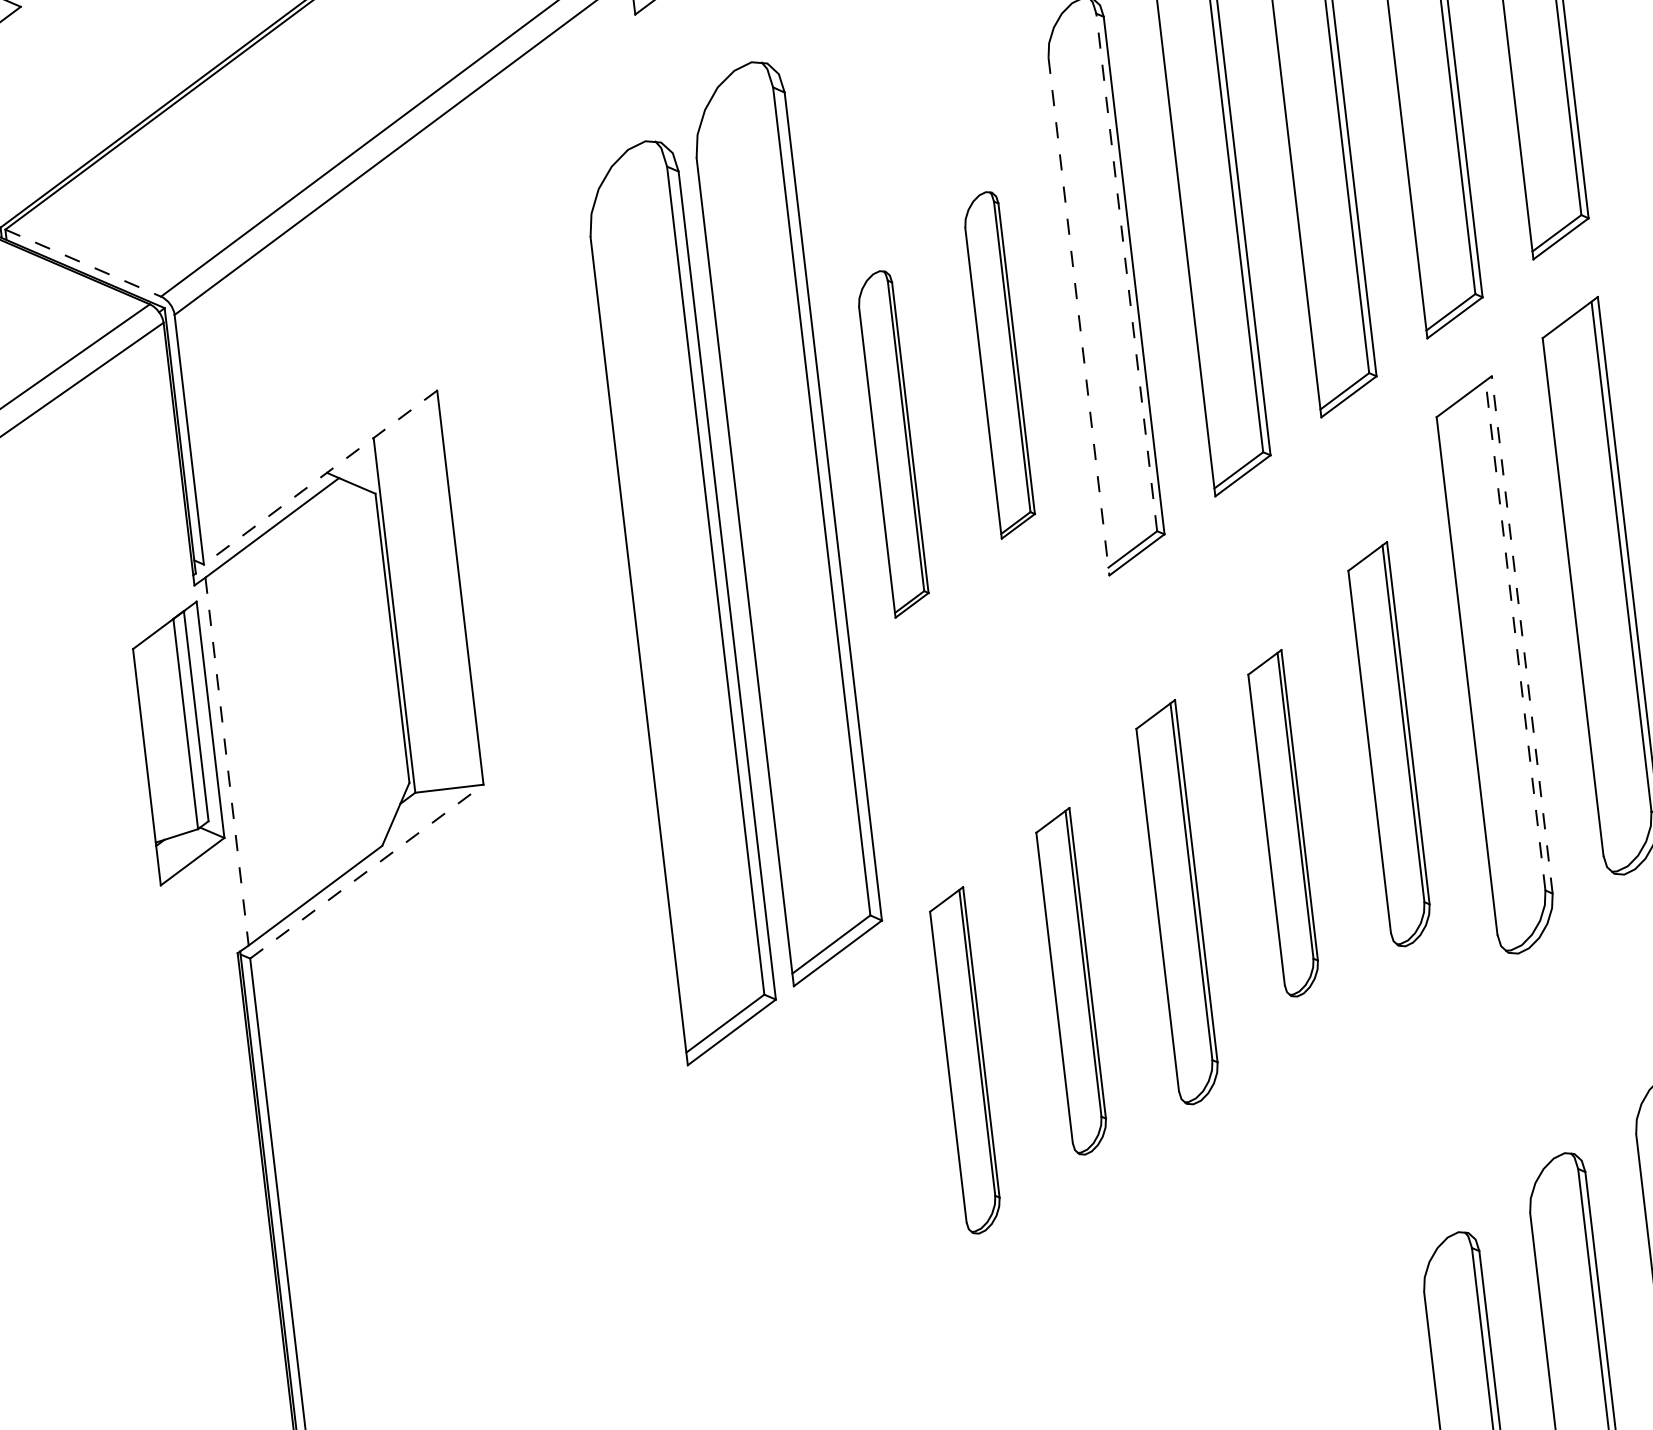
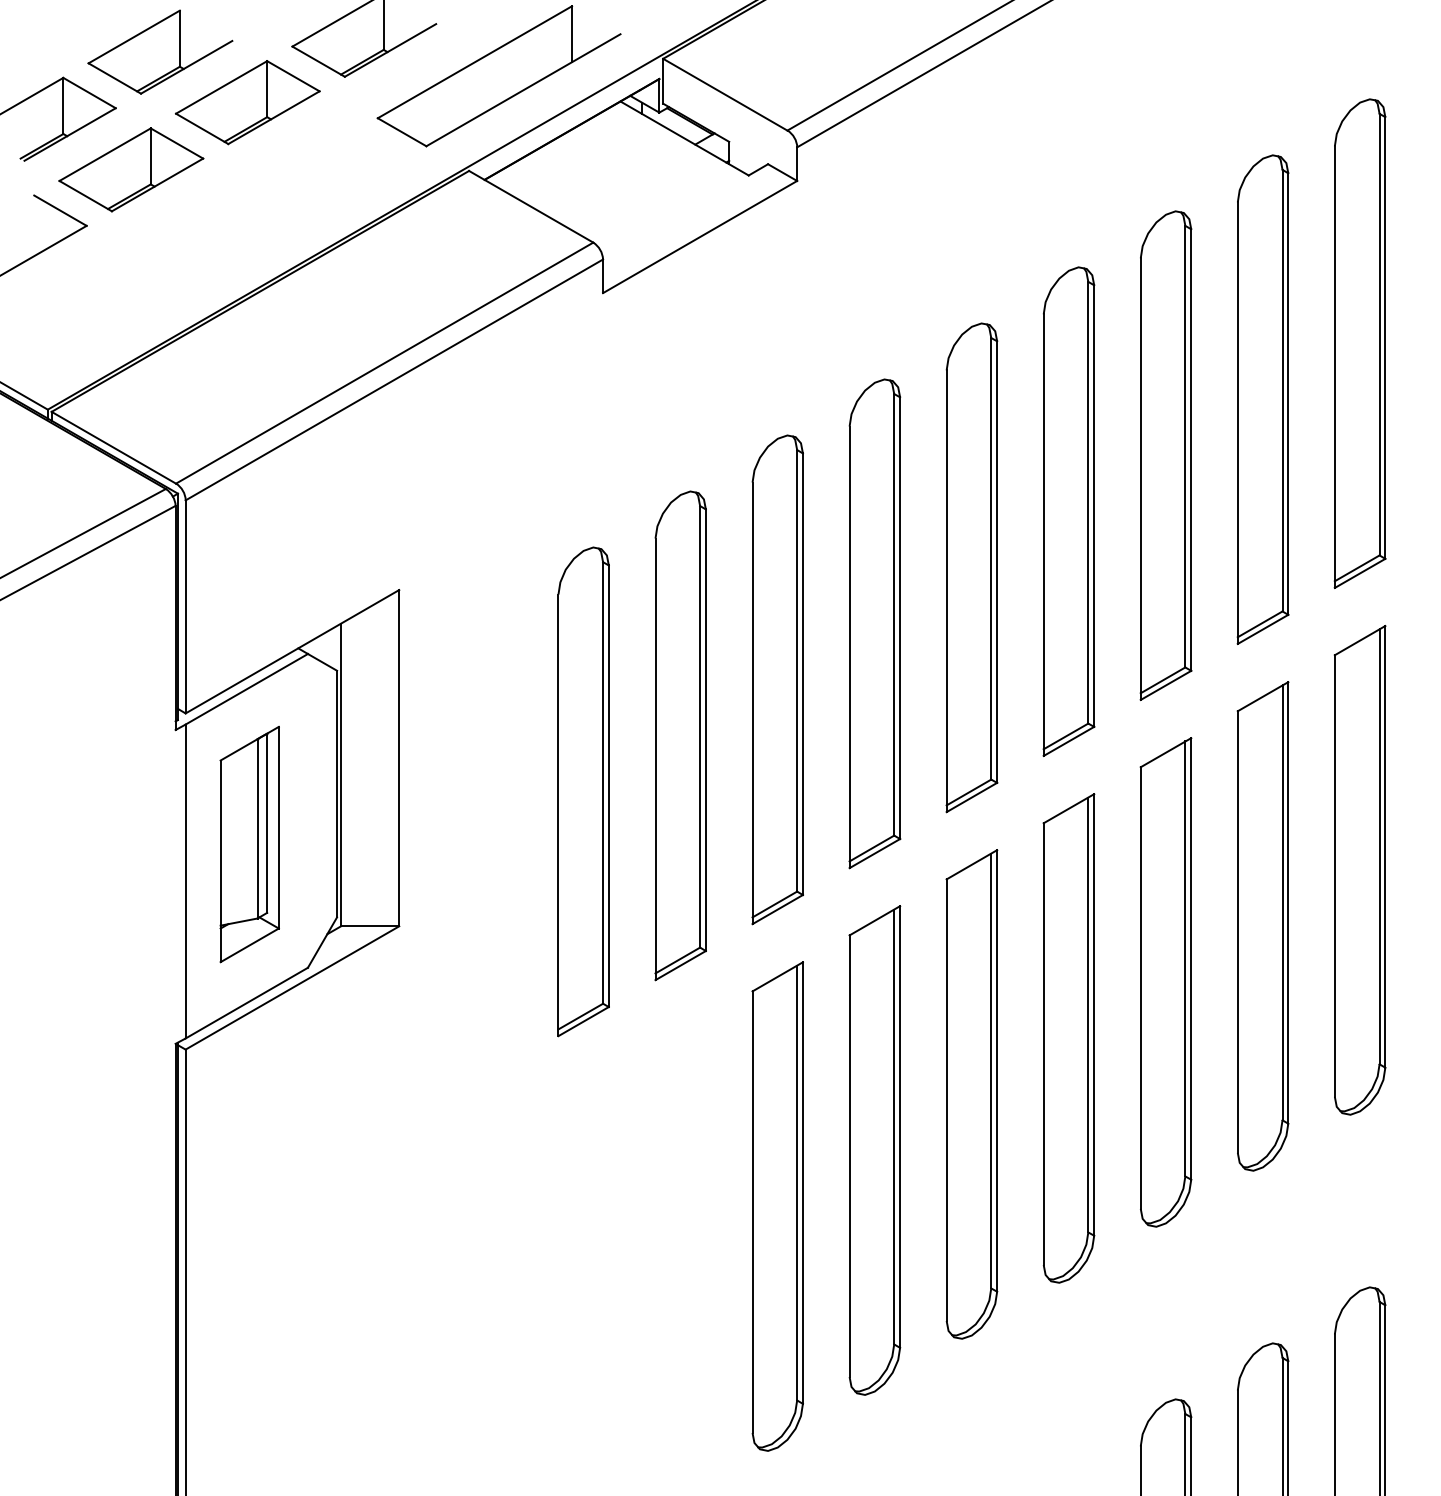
line: (82, 262) -> (113, 447), dashed -> solid
line: (1127, 272) -> (991, 558), dashed -> solid
line: (1078, 316) -> (946, 591), dashed -> solid
part: (998, 364) -> (874, 623), size x1.67
part: (892, 443) -> (777, 679), size x1.67
line: (320, 477) -> (292, 651), dashed -> solid
part: (786, 522) -> (680, 735), size x0.62
part: (680, 601) -> (583, 791), size x0.62
line: (1522, 634) -> (1288, 902), dashed -> solid
line: (1515, 635) -> (1282, 902), dashed -> solid
part: (178, 743) -> (249, 844), moved
part: (1389, 745) -> (1165, 982), size x1.43
line: (226, 761) -> (185, 881), dashed -> solid
part: (1283, 824) -> (1068, 1038), size x1.67
line: (366, 871) -> (292, 987), dashed -> solid
part: (1177, 903) -> (971, 1094), size x1.43
part: (1071, 982) -> (874, 1150), size x1.67
part: (965, 1060) -> (777, 1206), size x1.67

